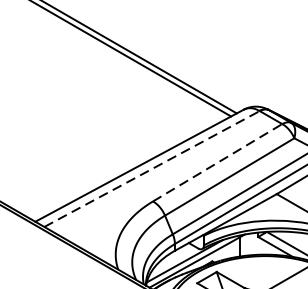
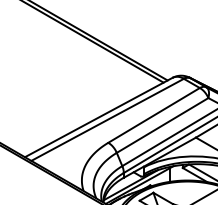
line: (218, 162) -> (154, 115), dashed -> solid
line: (151, 168) -> (107, 119), dashed -> solid

